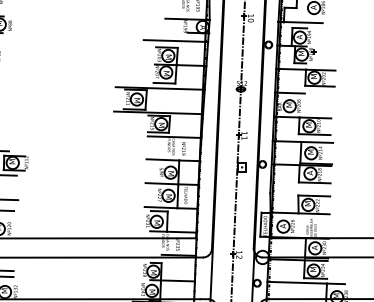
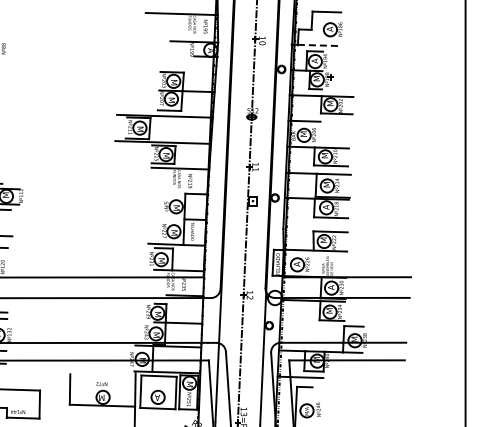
line: (303, 22) -> (318, 45), solid -> dashed
line: (175, 41) -> (181, 65), removed
line: (162, 159) -> (167, 192), removed
line: (161, 183) -> (166, 218), removed
line: (297, 283) -> (312, 325), removed

